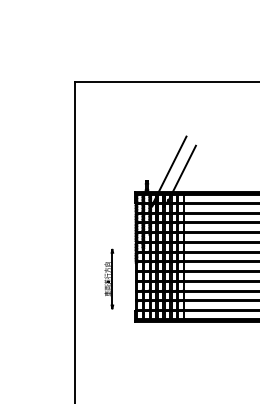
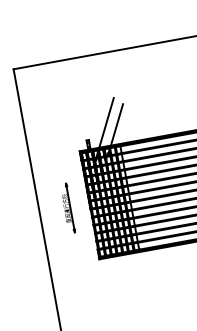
part: (109, 278) -> (68, 207), moved

